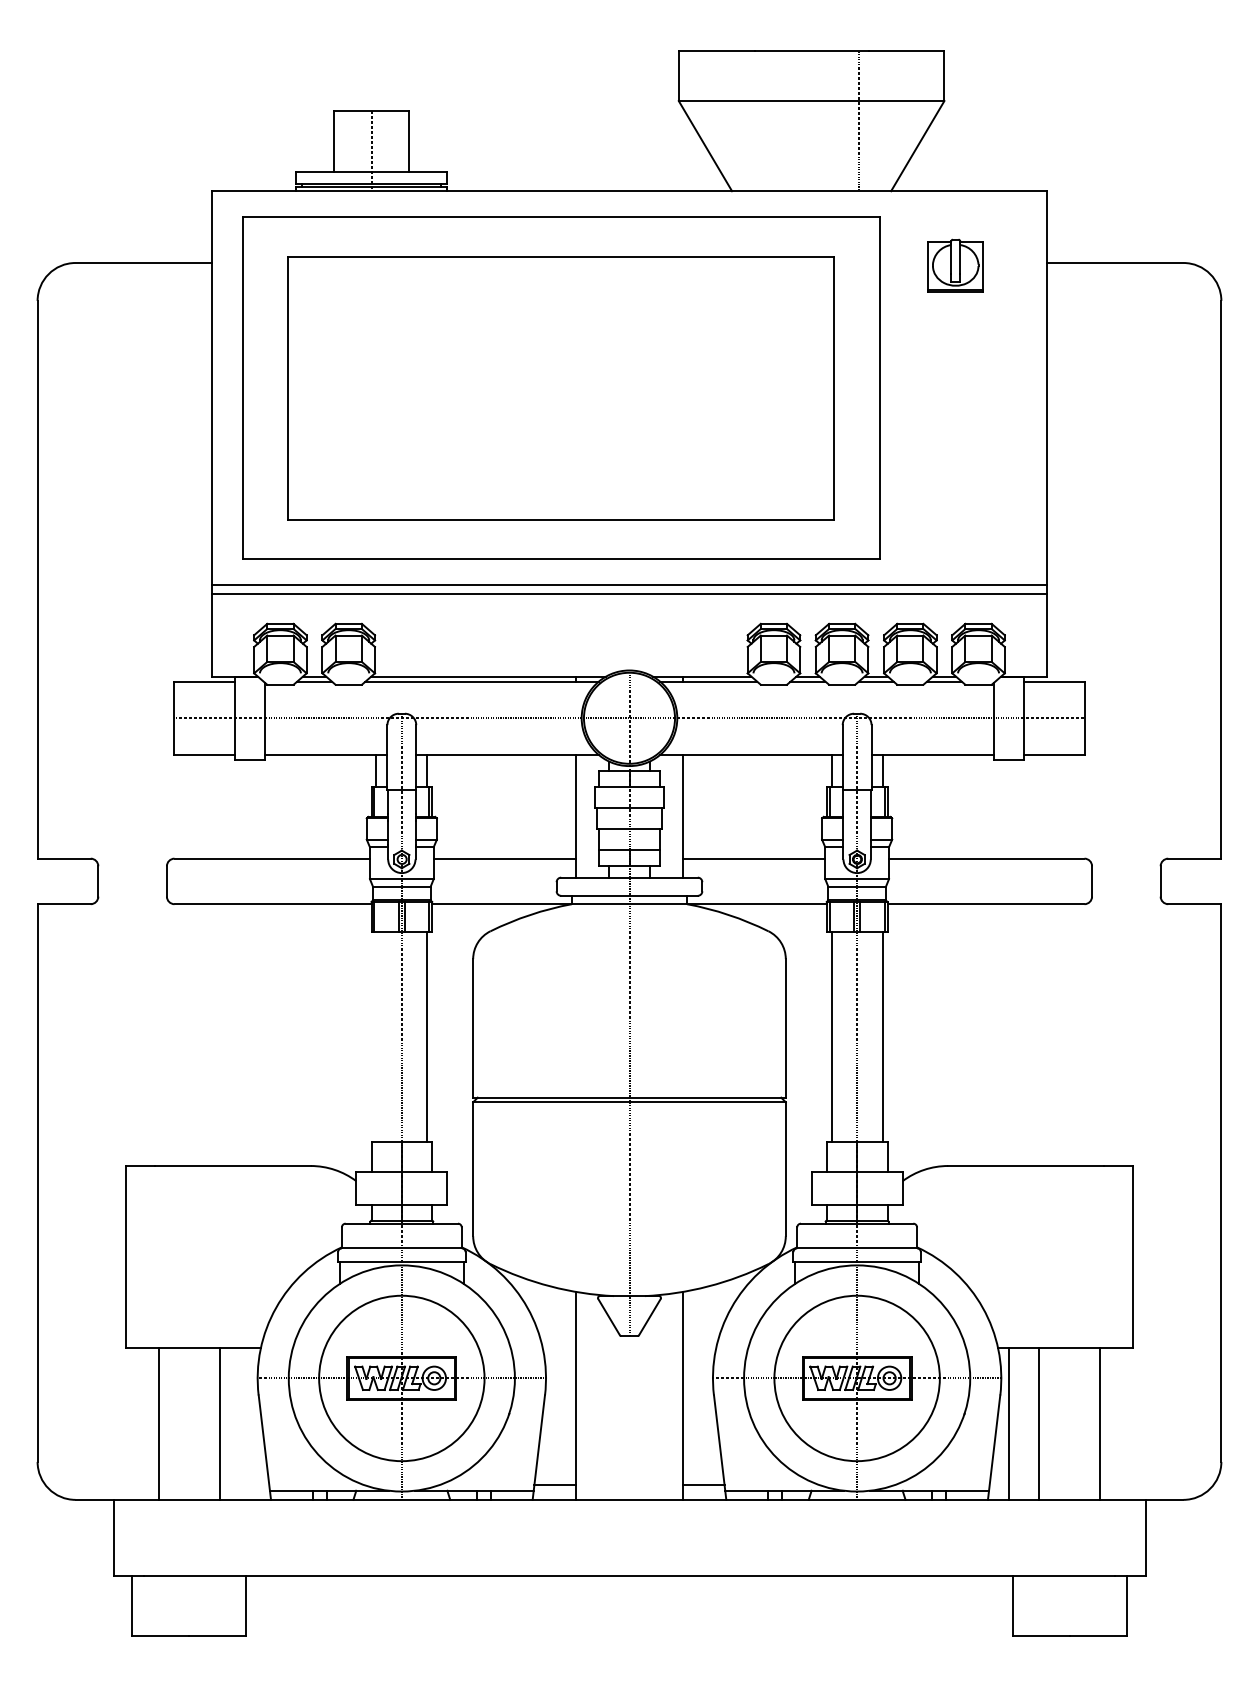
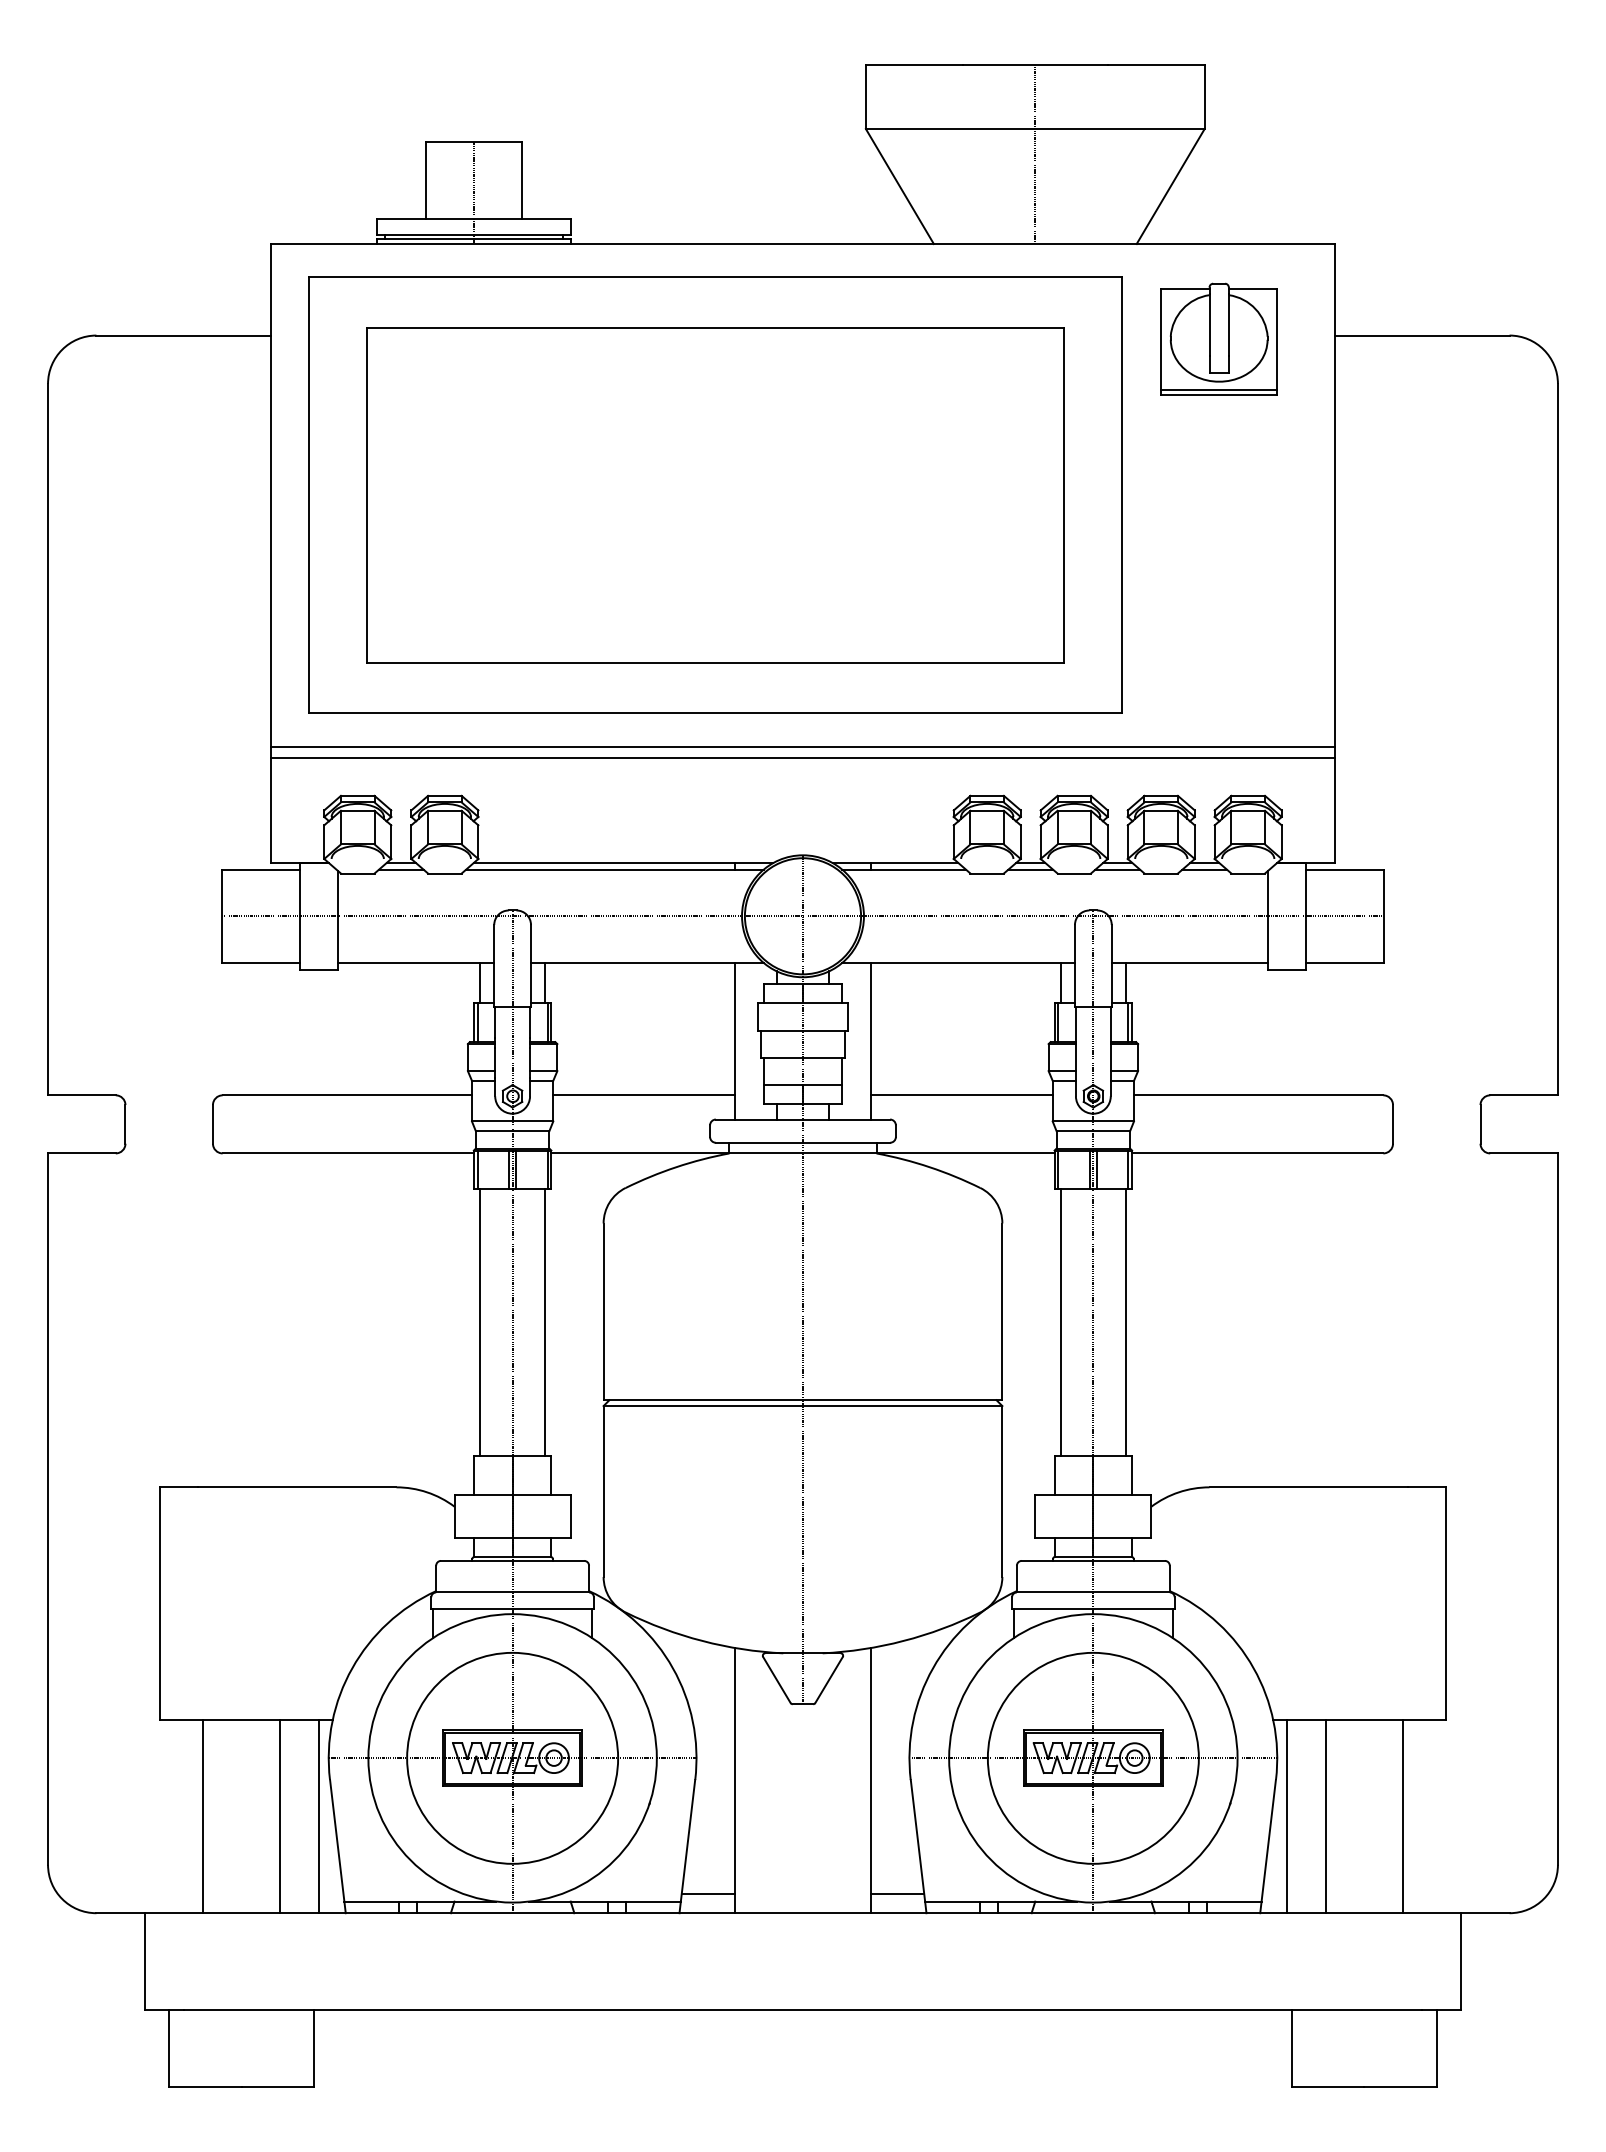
line: (859, 121) -> (1035, 154), moved
part: (955, 265) -> (1218, 338), size x1.67
line: (376, 1036) -> (480, 1322), added
line: (250, 1424) -> (319, 1816), added

